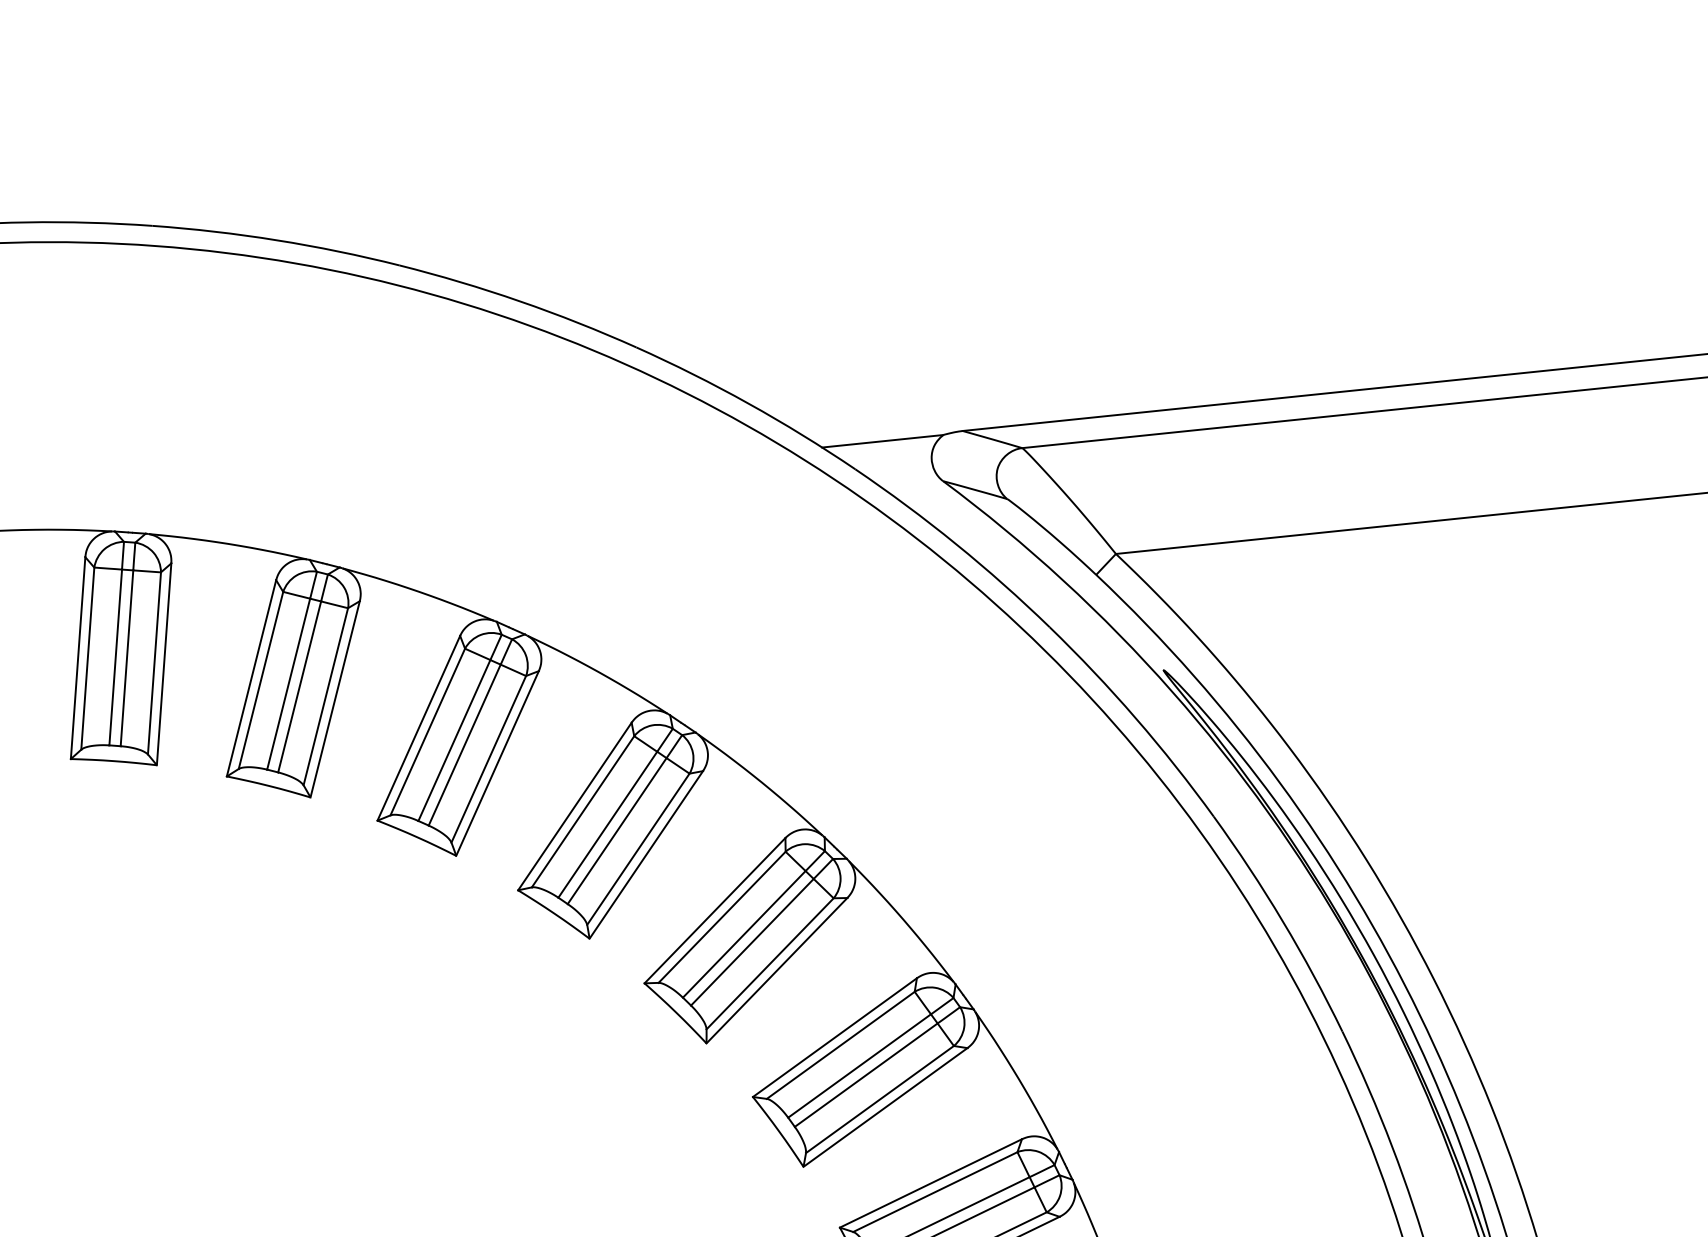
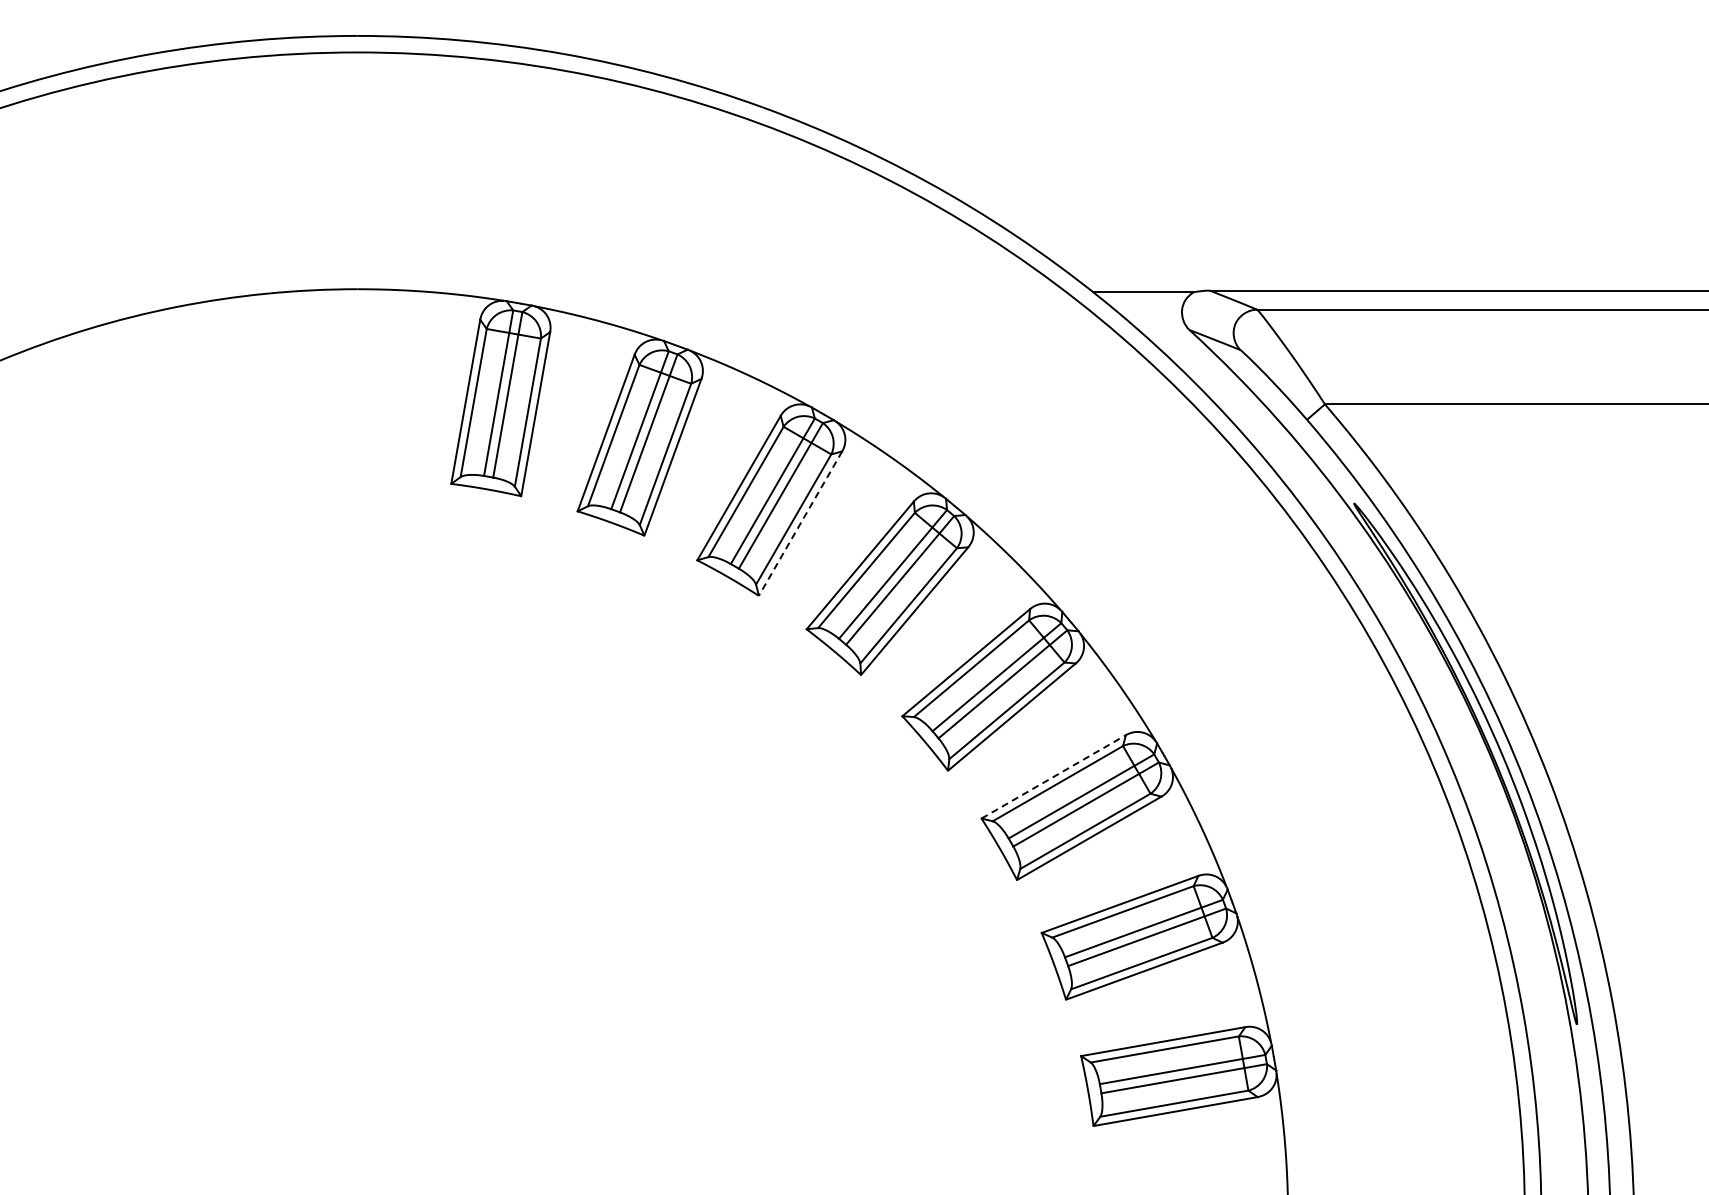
line: (497, 764) -> (800, 524), solid -> dashed
line: (835, 1037) -> (1054, 776), solid -> dashed

